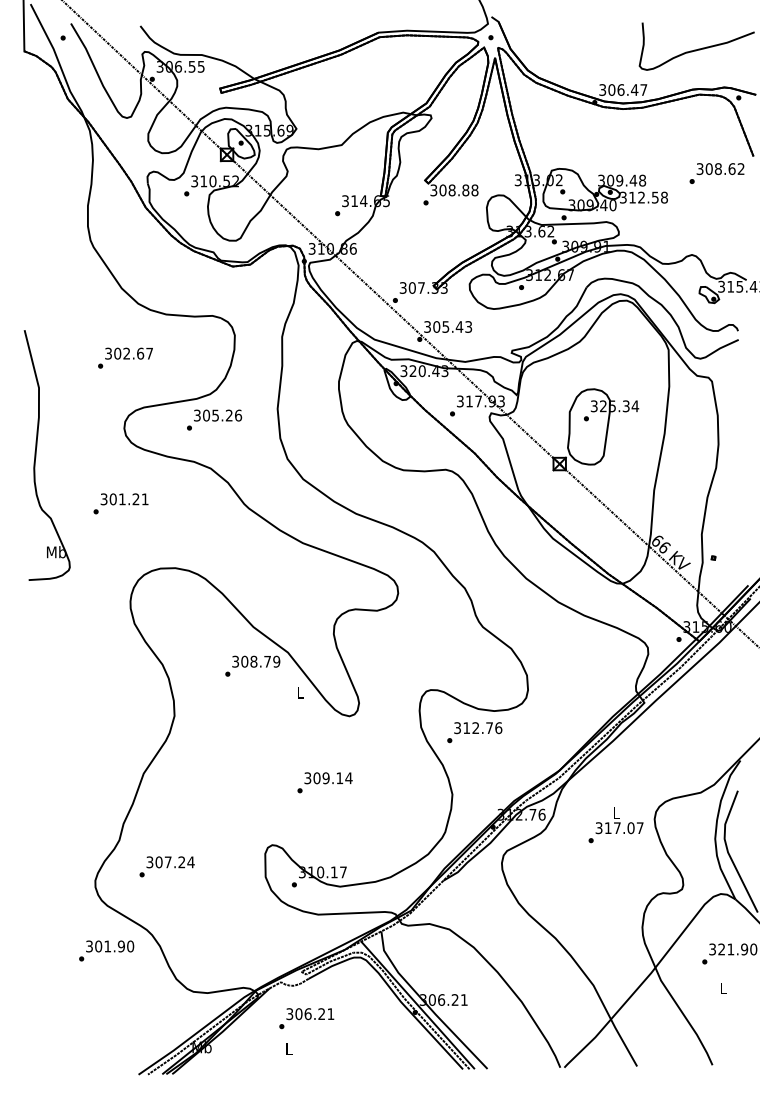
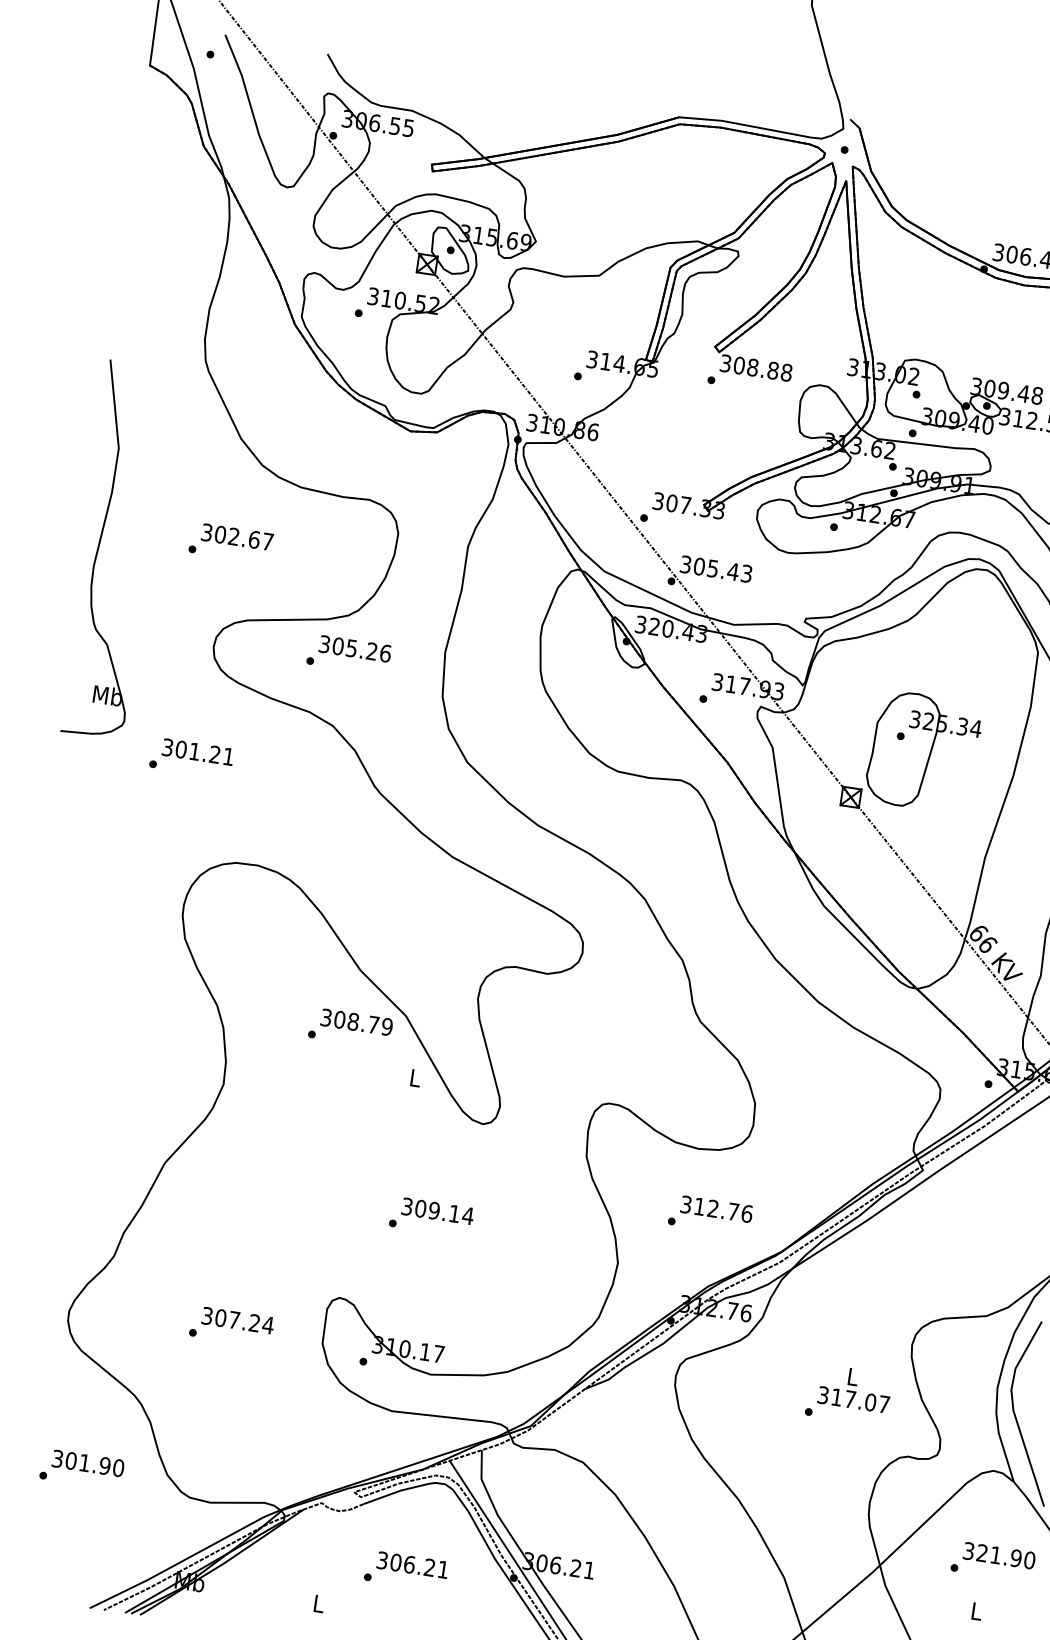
part: (36, 455) -> (99, 548), moved
text: (474, 732) -> (710, 1214), moved
text: (615, 825) -> (848, 1395), moved
text: (166, 866) -> (230, 1325), moved
text: (106, 950) -> (81, 1468), moved
text: (306, 1018) -> (406, 1570), moved

